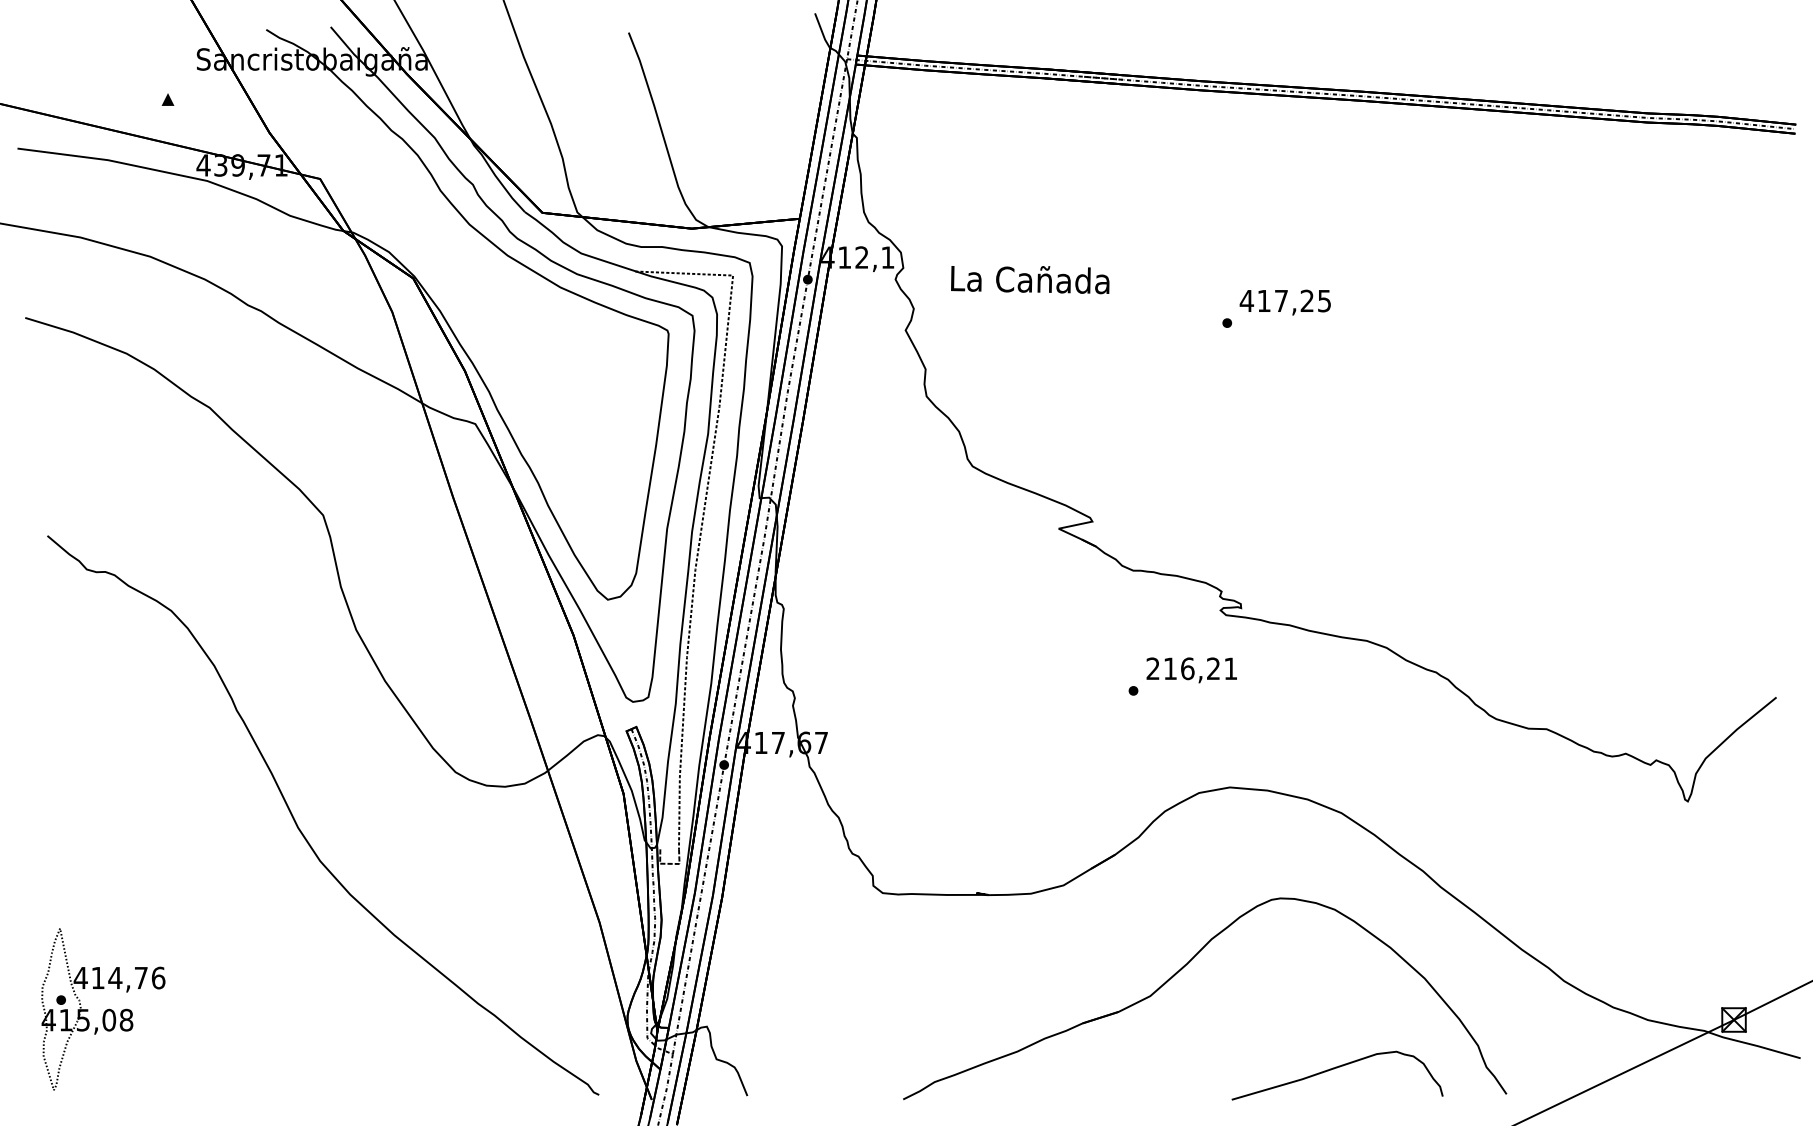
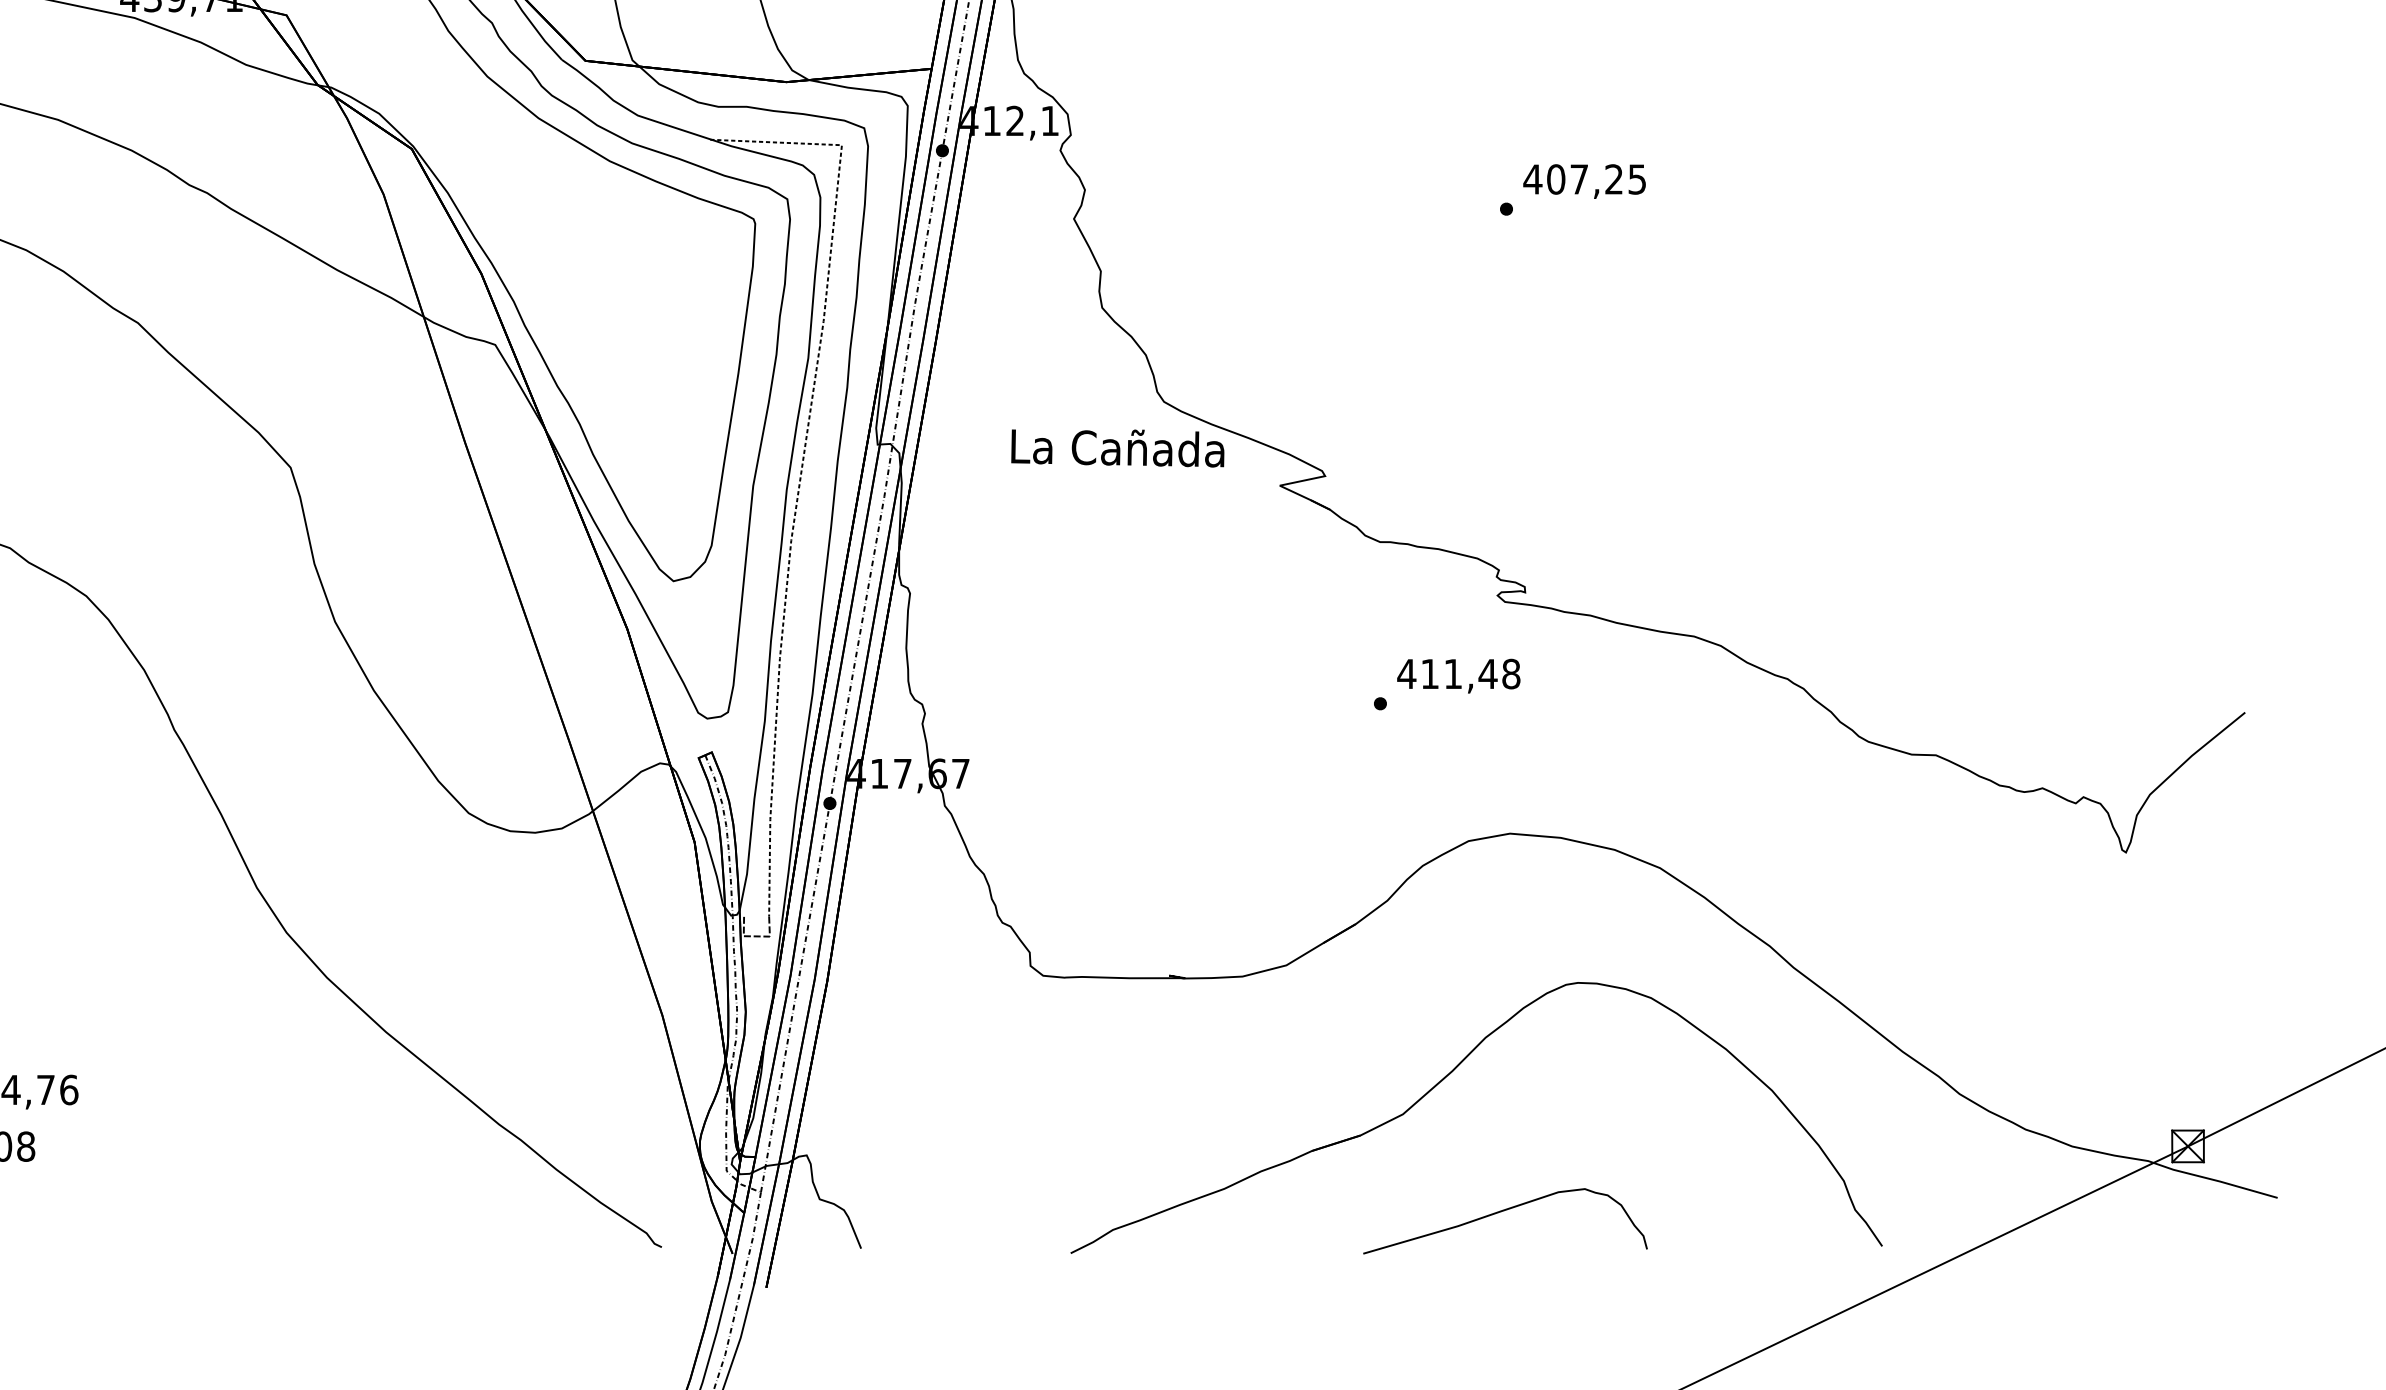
text: (1030, 280) -> (1118, 449), moved
text: (1263, 300) -> (1555, 178), 417,25 -> 407,25
text: (1191, 668) -> (1458, 673), 216,21 -> 411,48
curve: (1334, 1069) -> (1501, 1212), moved

